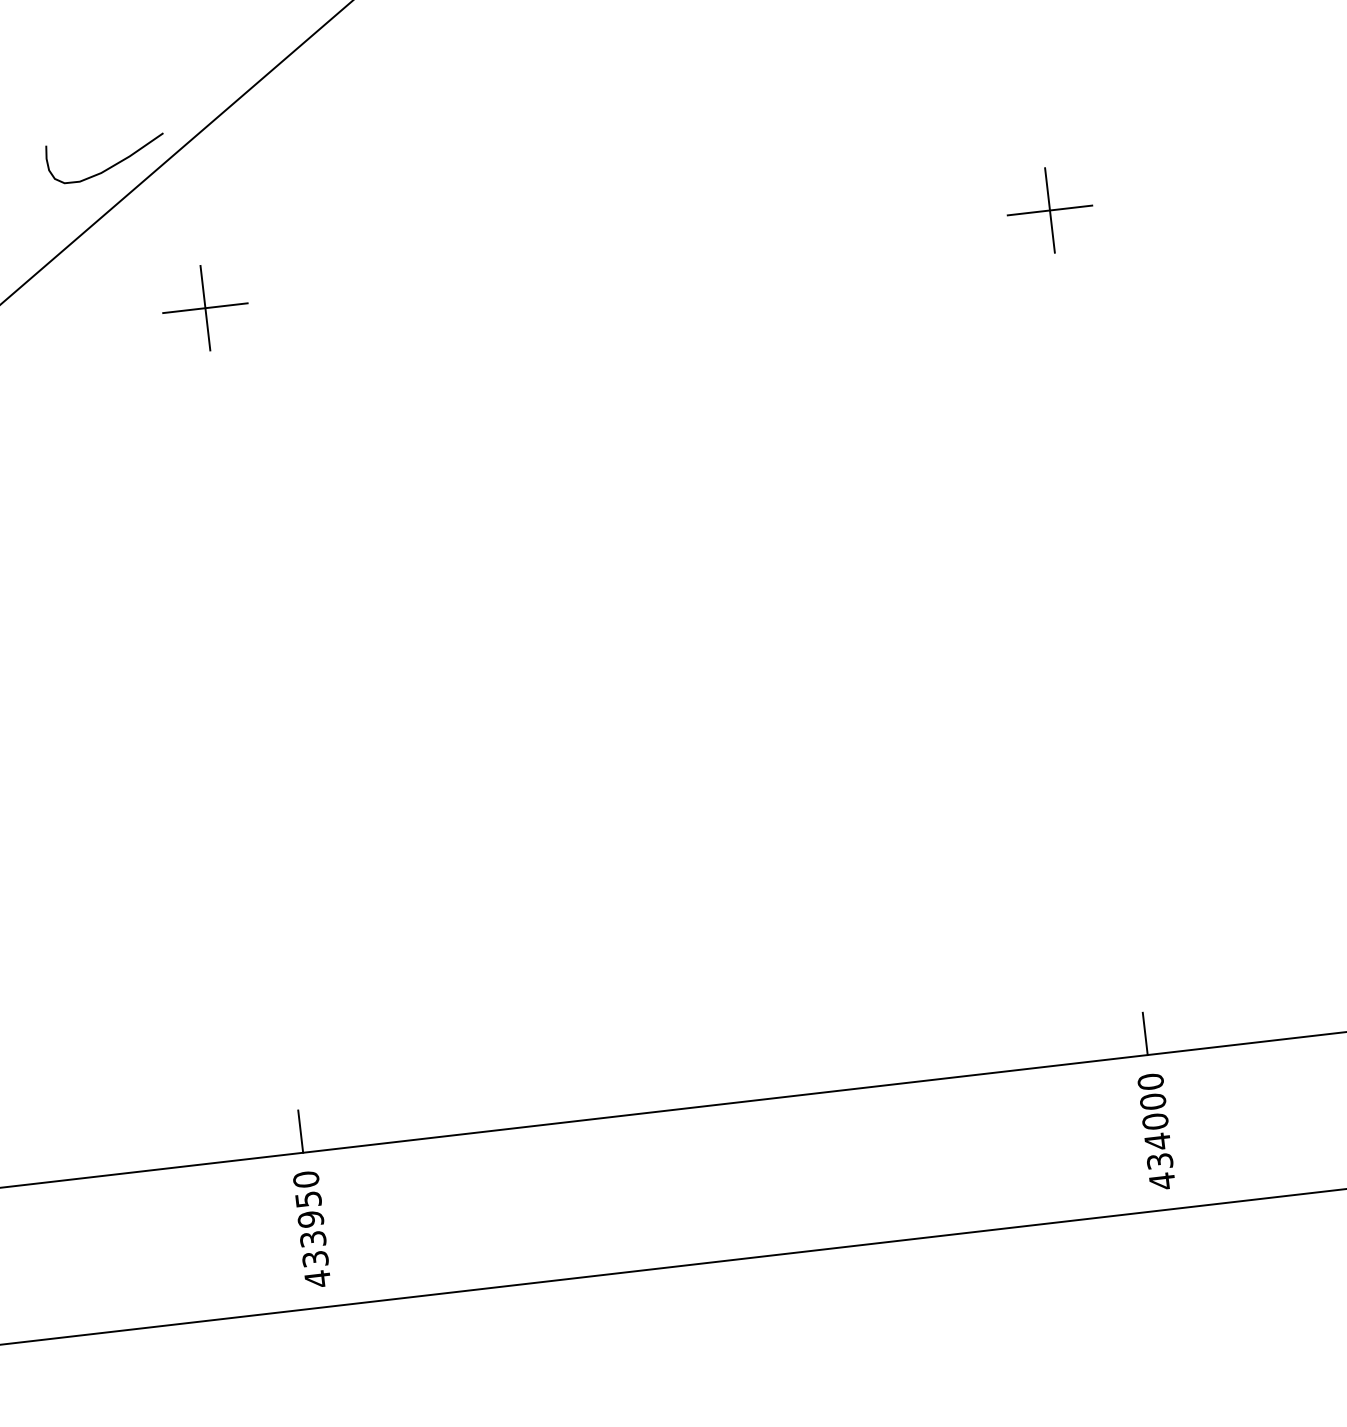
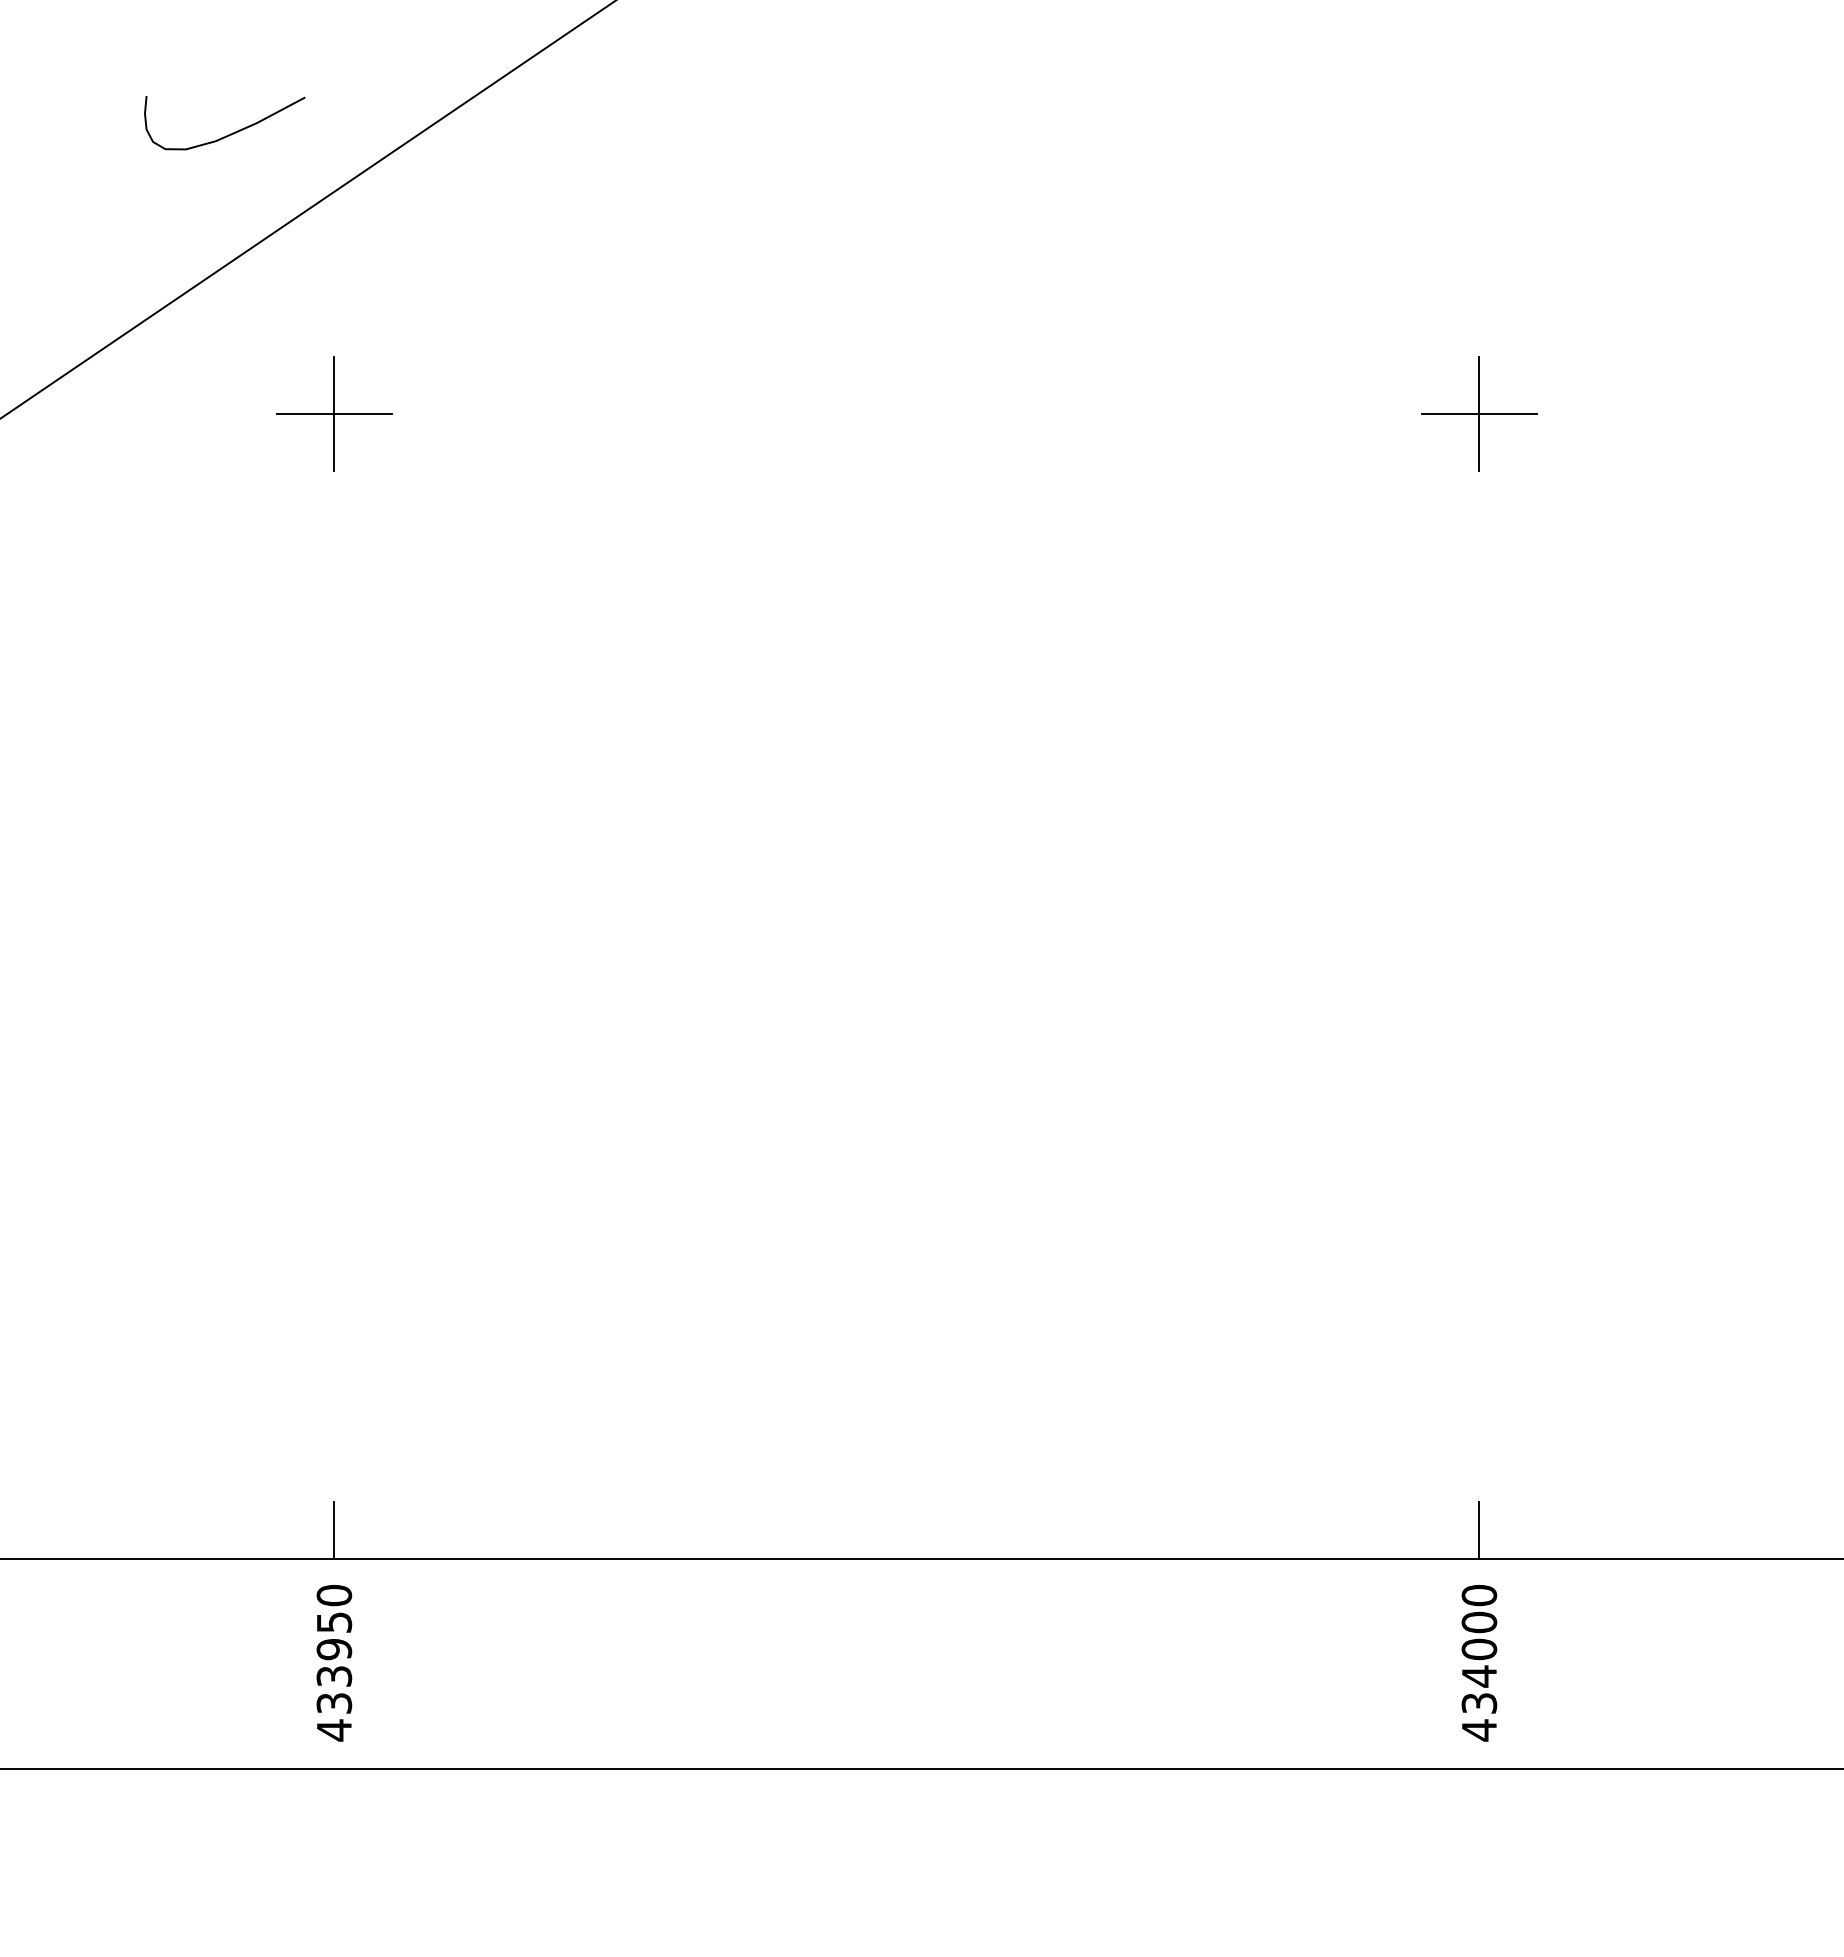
curve: (111, 166) -> (230, 133), moved

